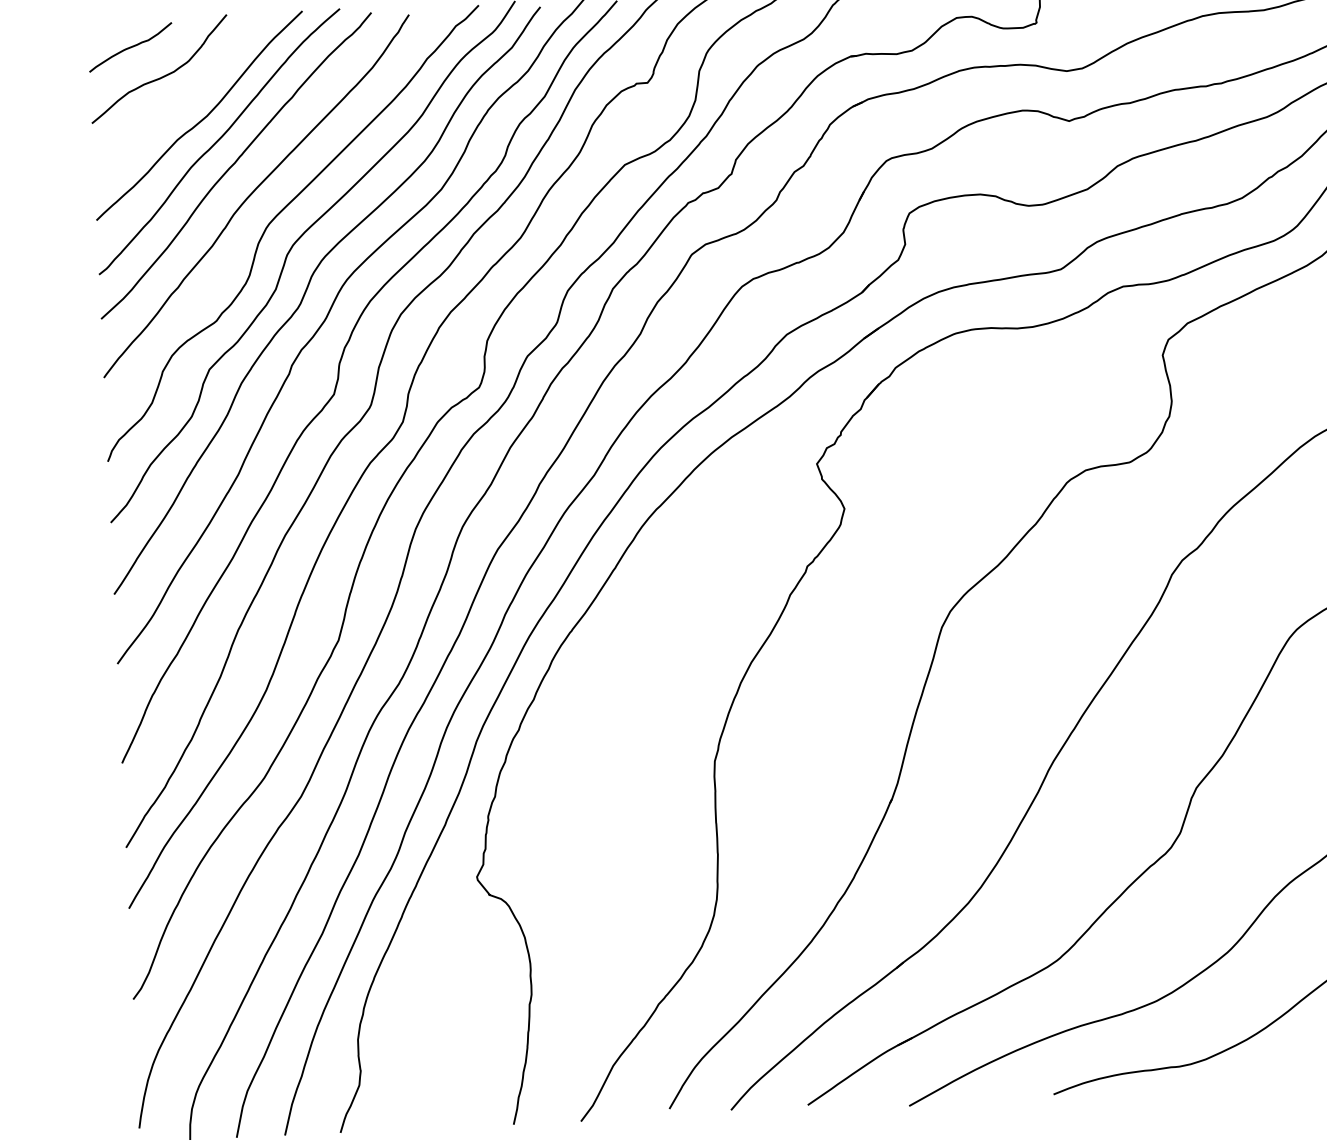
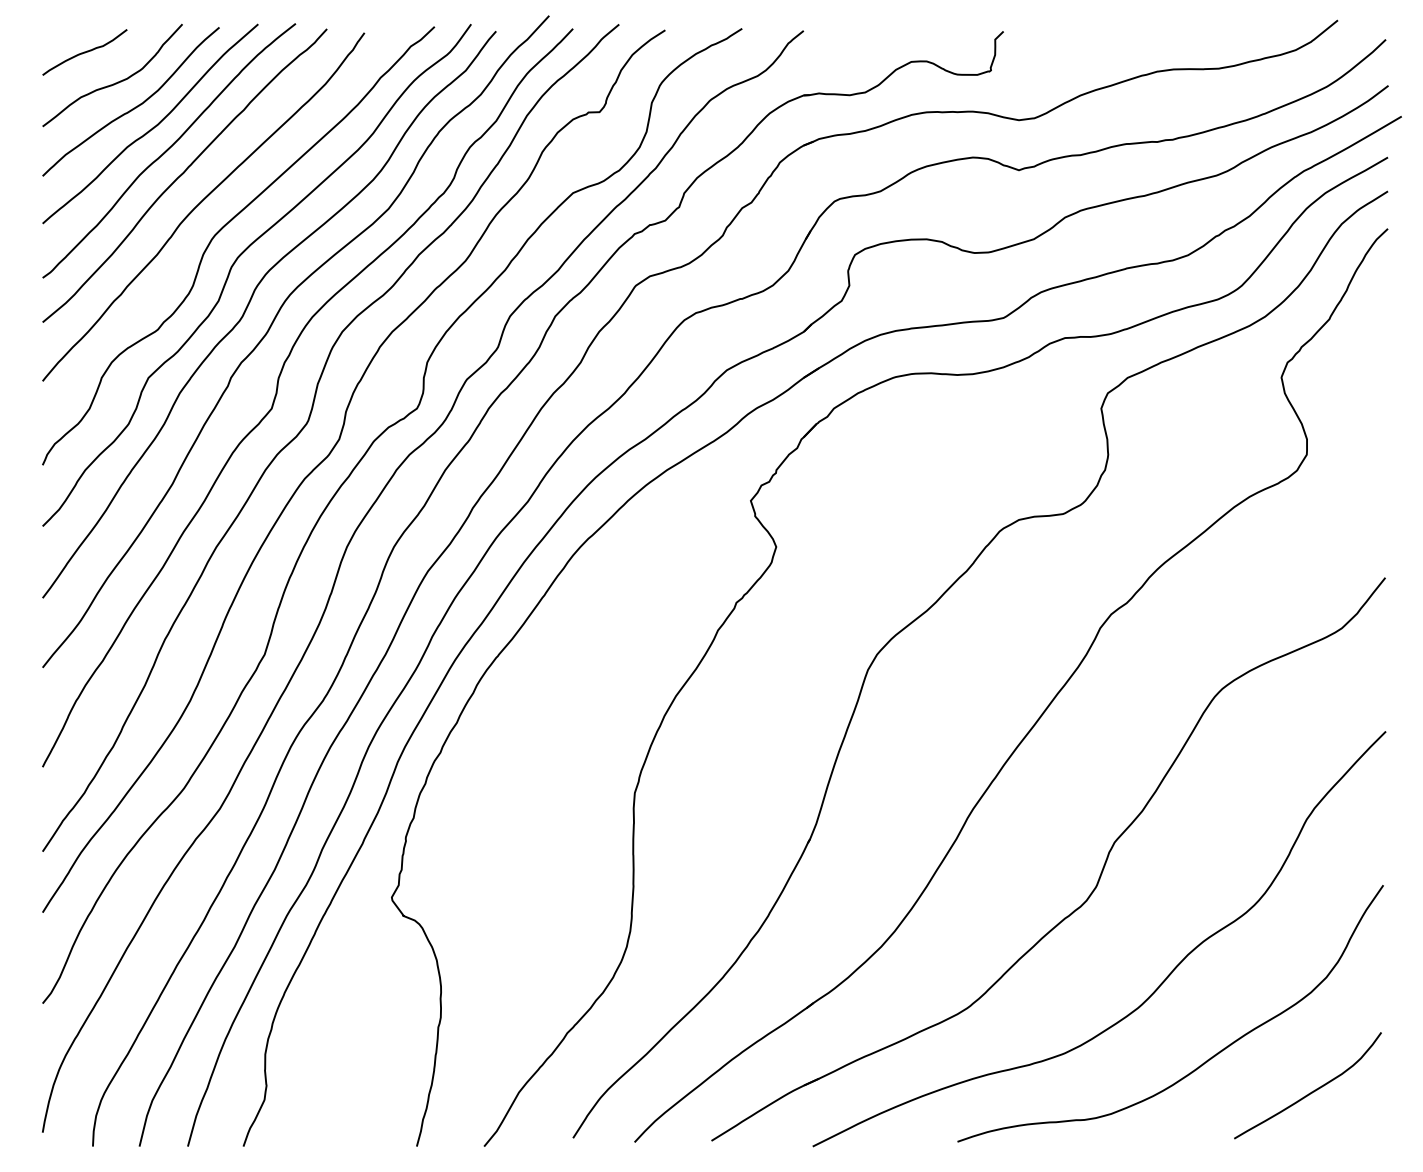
curve: (181, 100) -> (133, 107), added

